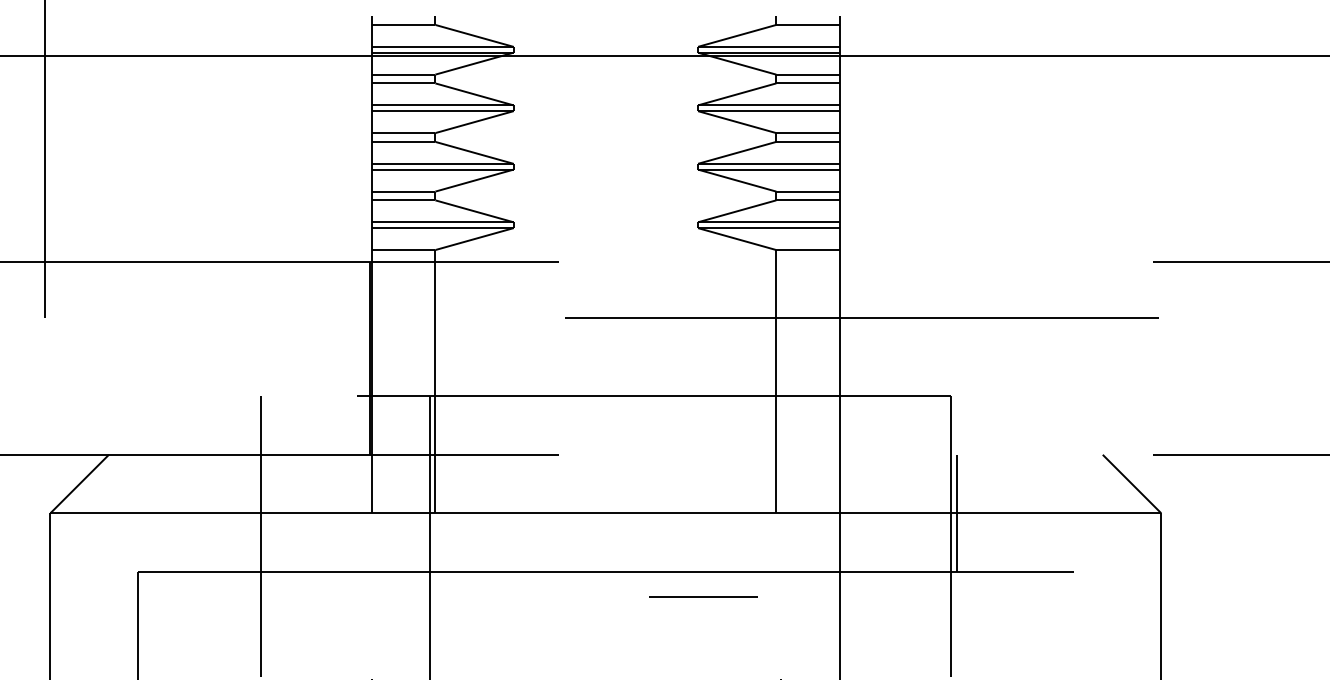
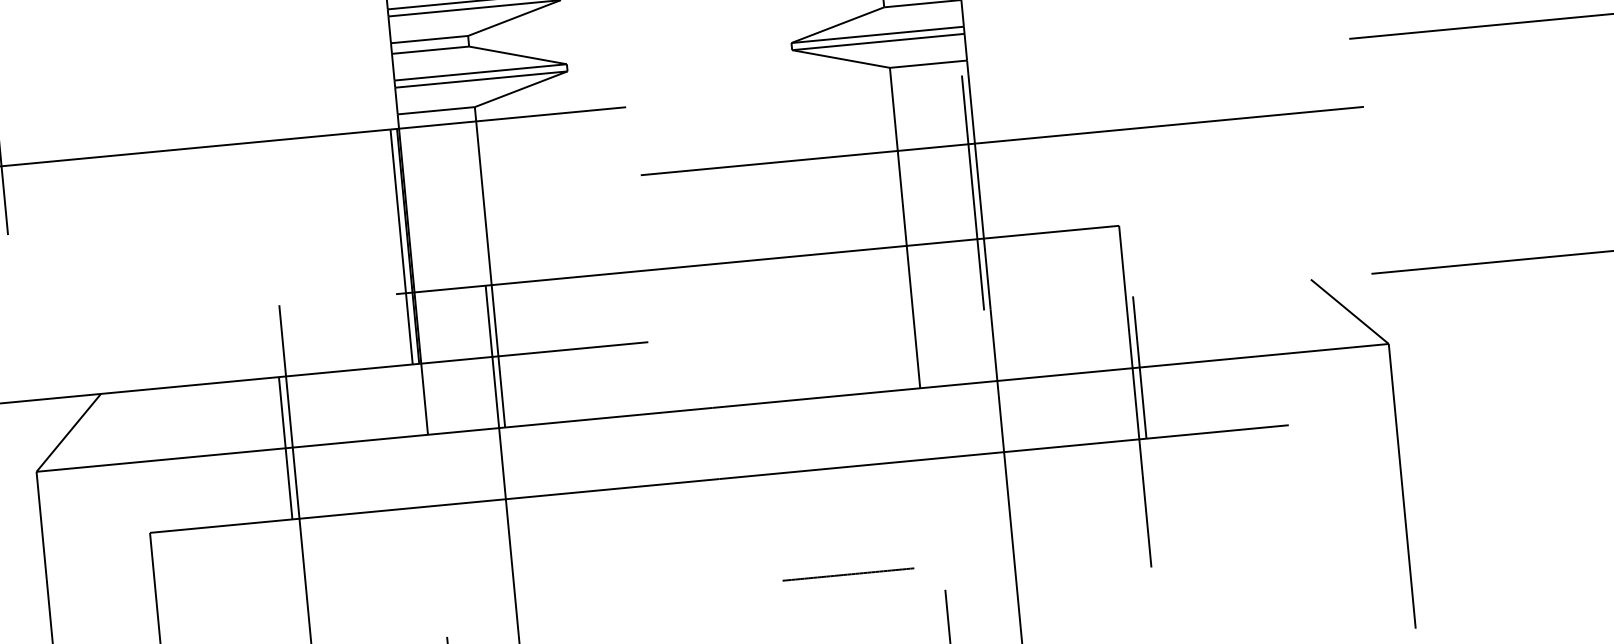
line: (364, 357) -> (400, 246), added
line: (834, 357) -> (973, 191), added
line: (255, 512) -> (286, 447), added
line: (703, 596) -> (848, 573), moved

